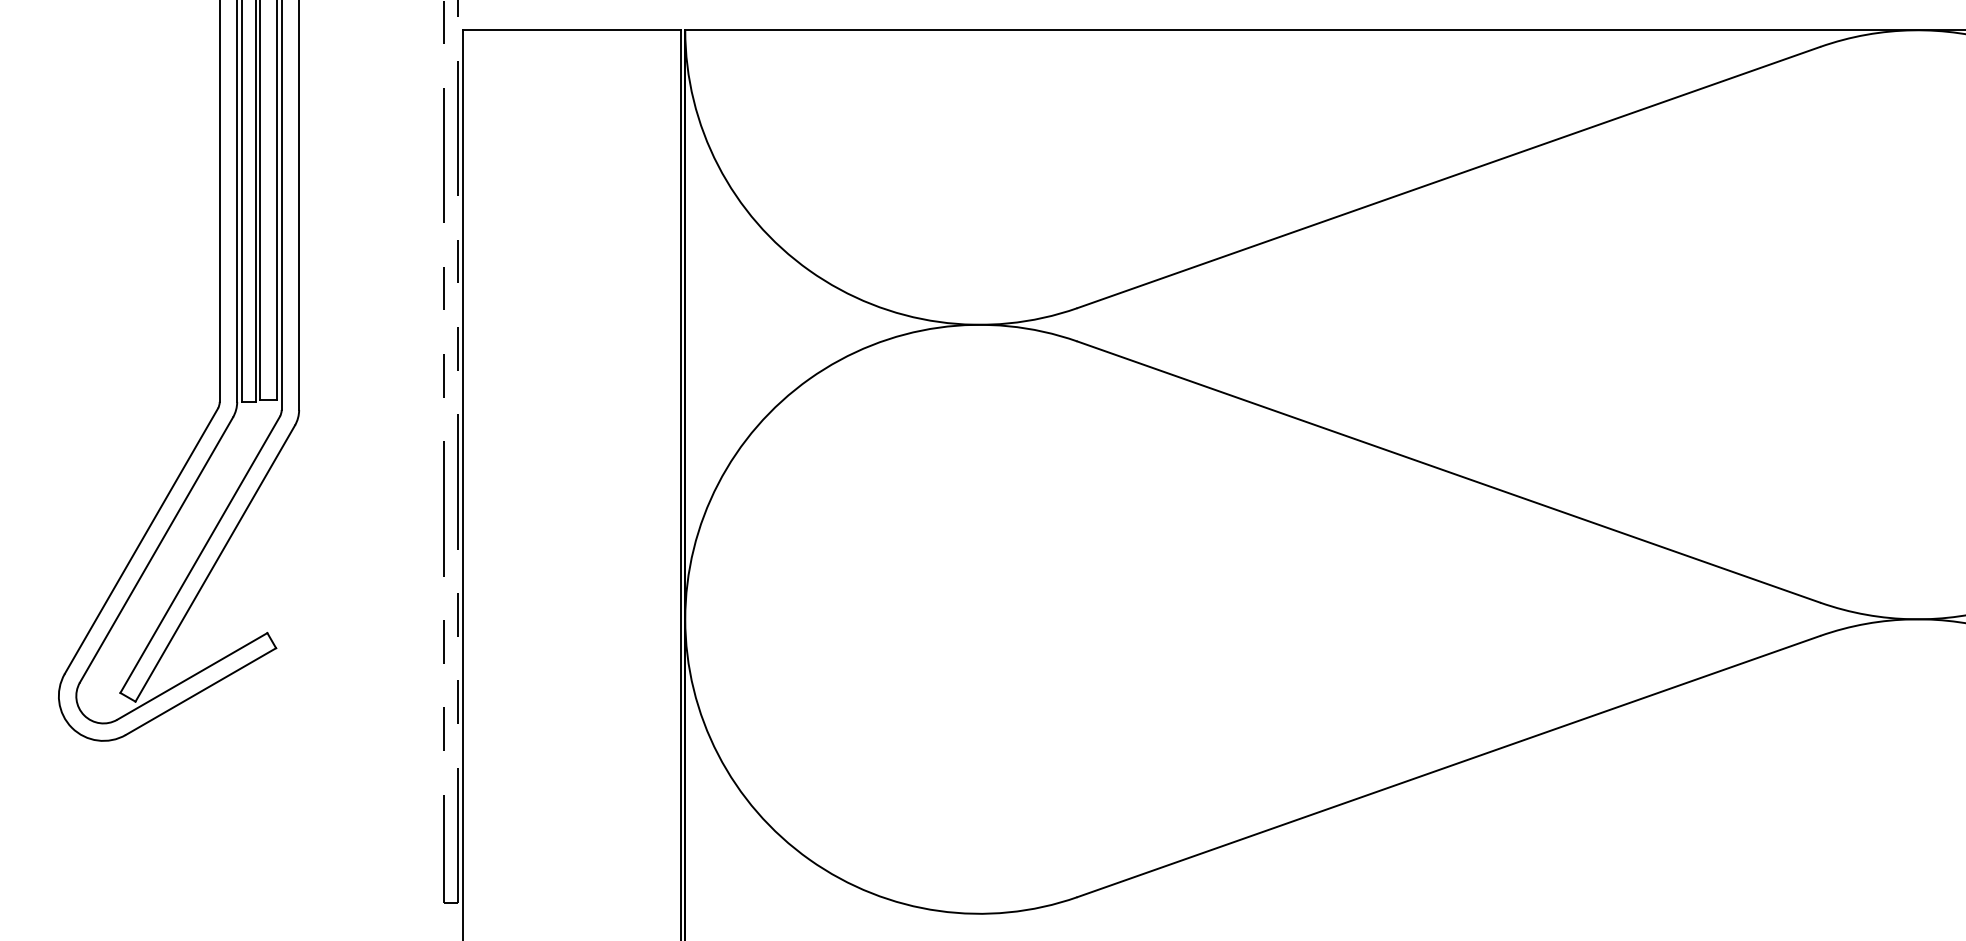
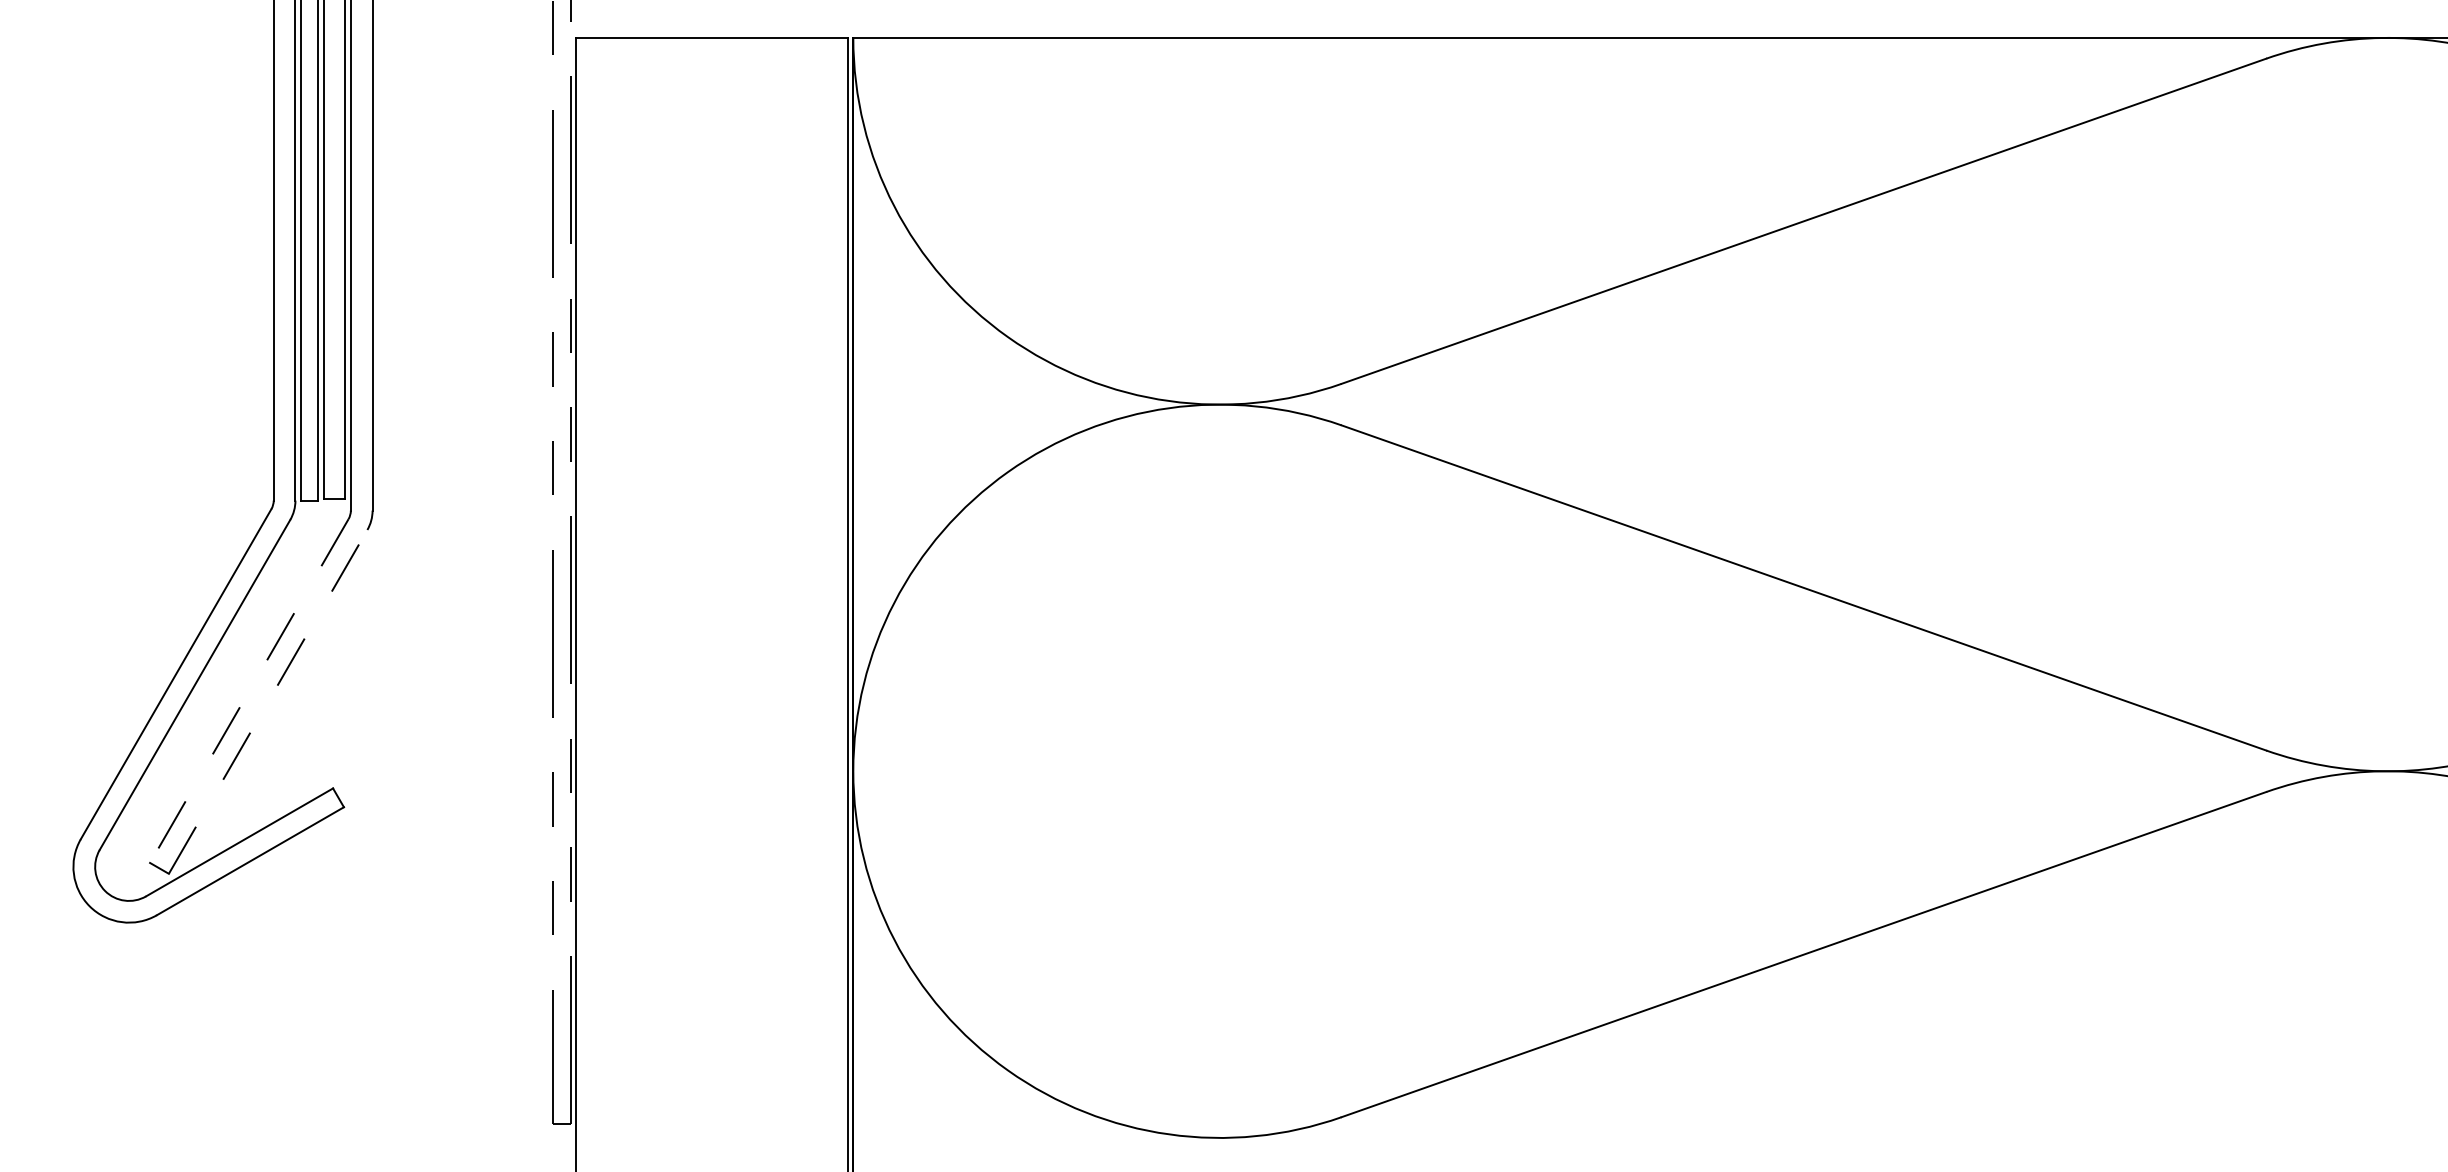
line: (200, 555) -> (249, 691), solid -> dashed
line: (215, 563) -> (268, 701), solid -> dashed

